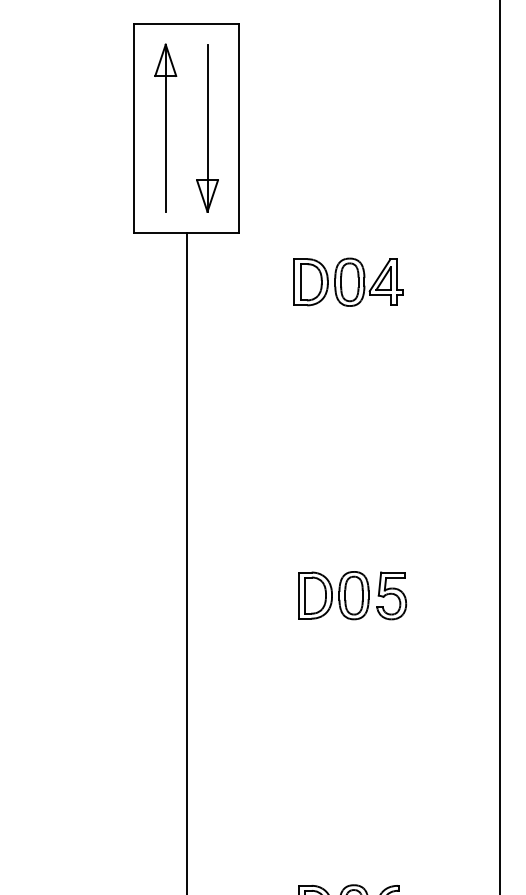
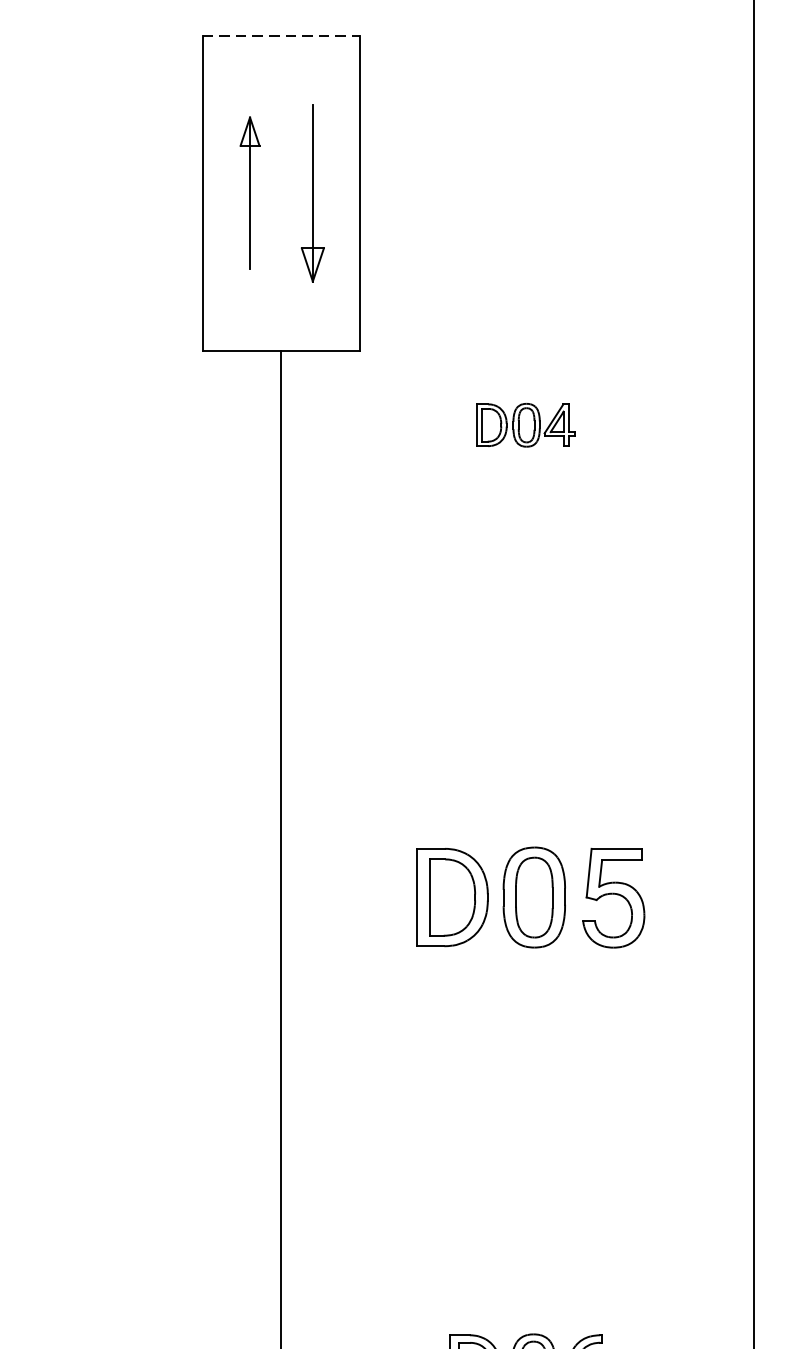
line: (187, 23) -> (282, 35), solid -> dashed
part: (165, 127) -> (249, 192), size x0.6
part: (207, 128) -> (312, 193), size x0.7
part: (348, 281) -> (525, 424), size x0.6
part: (352, 595) -> (531, 897), size x1.4

